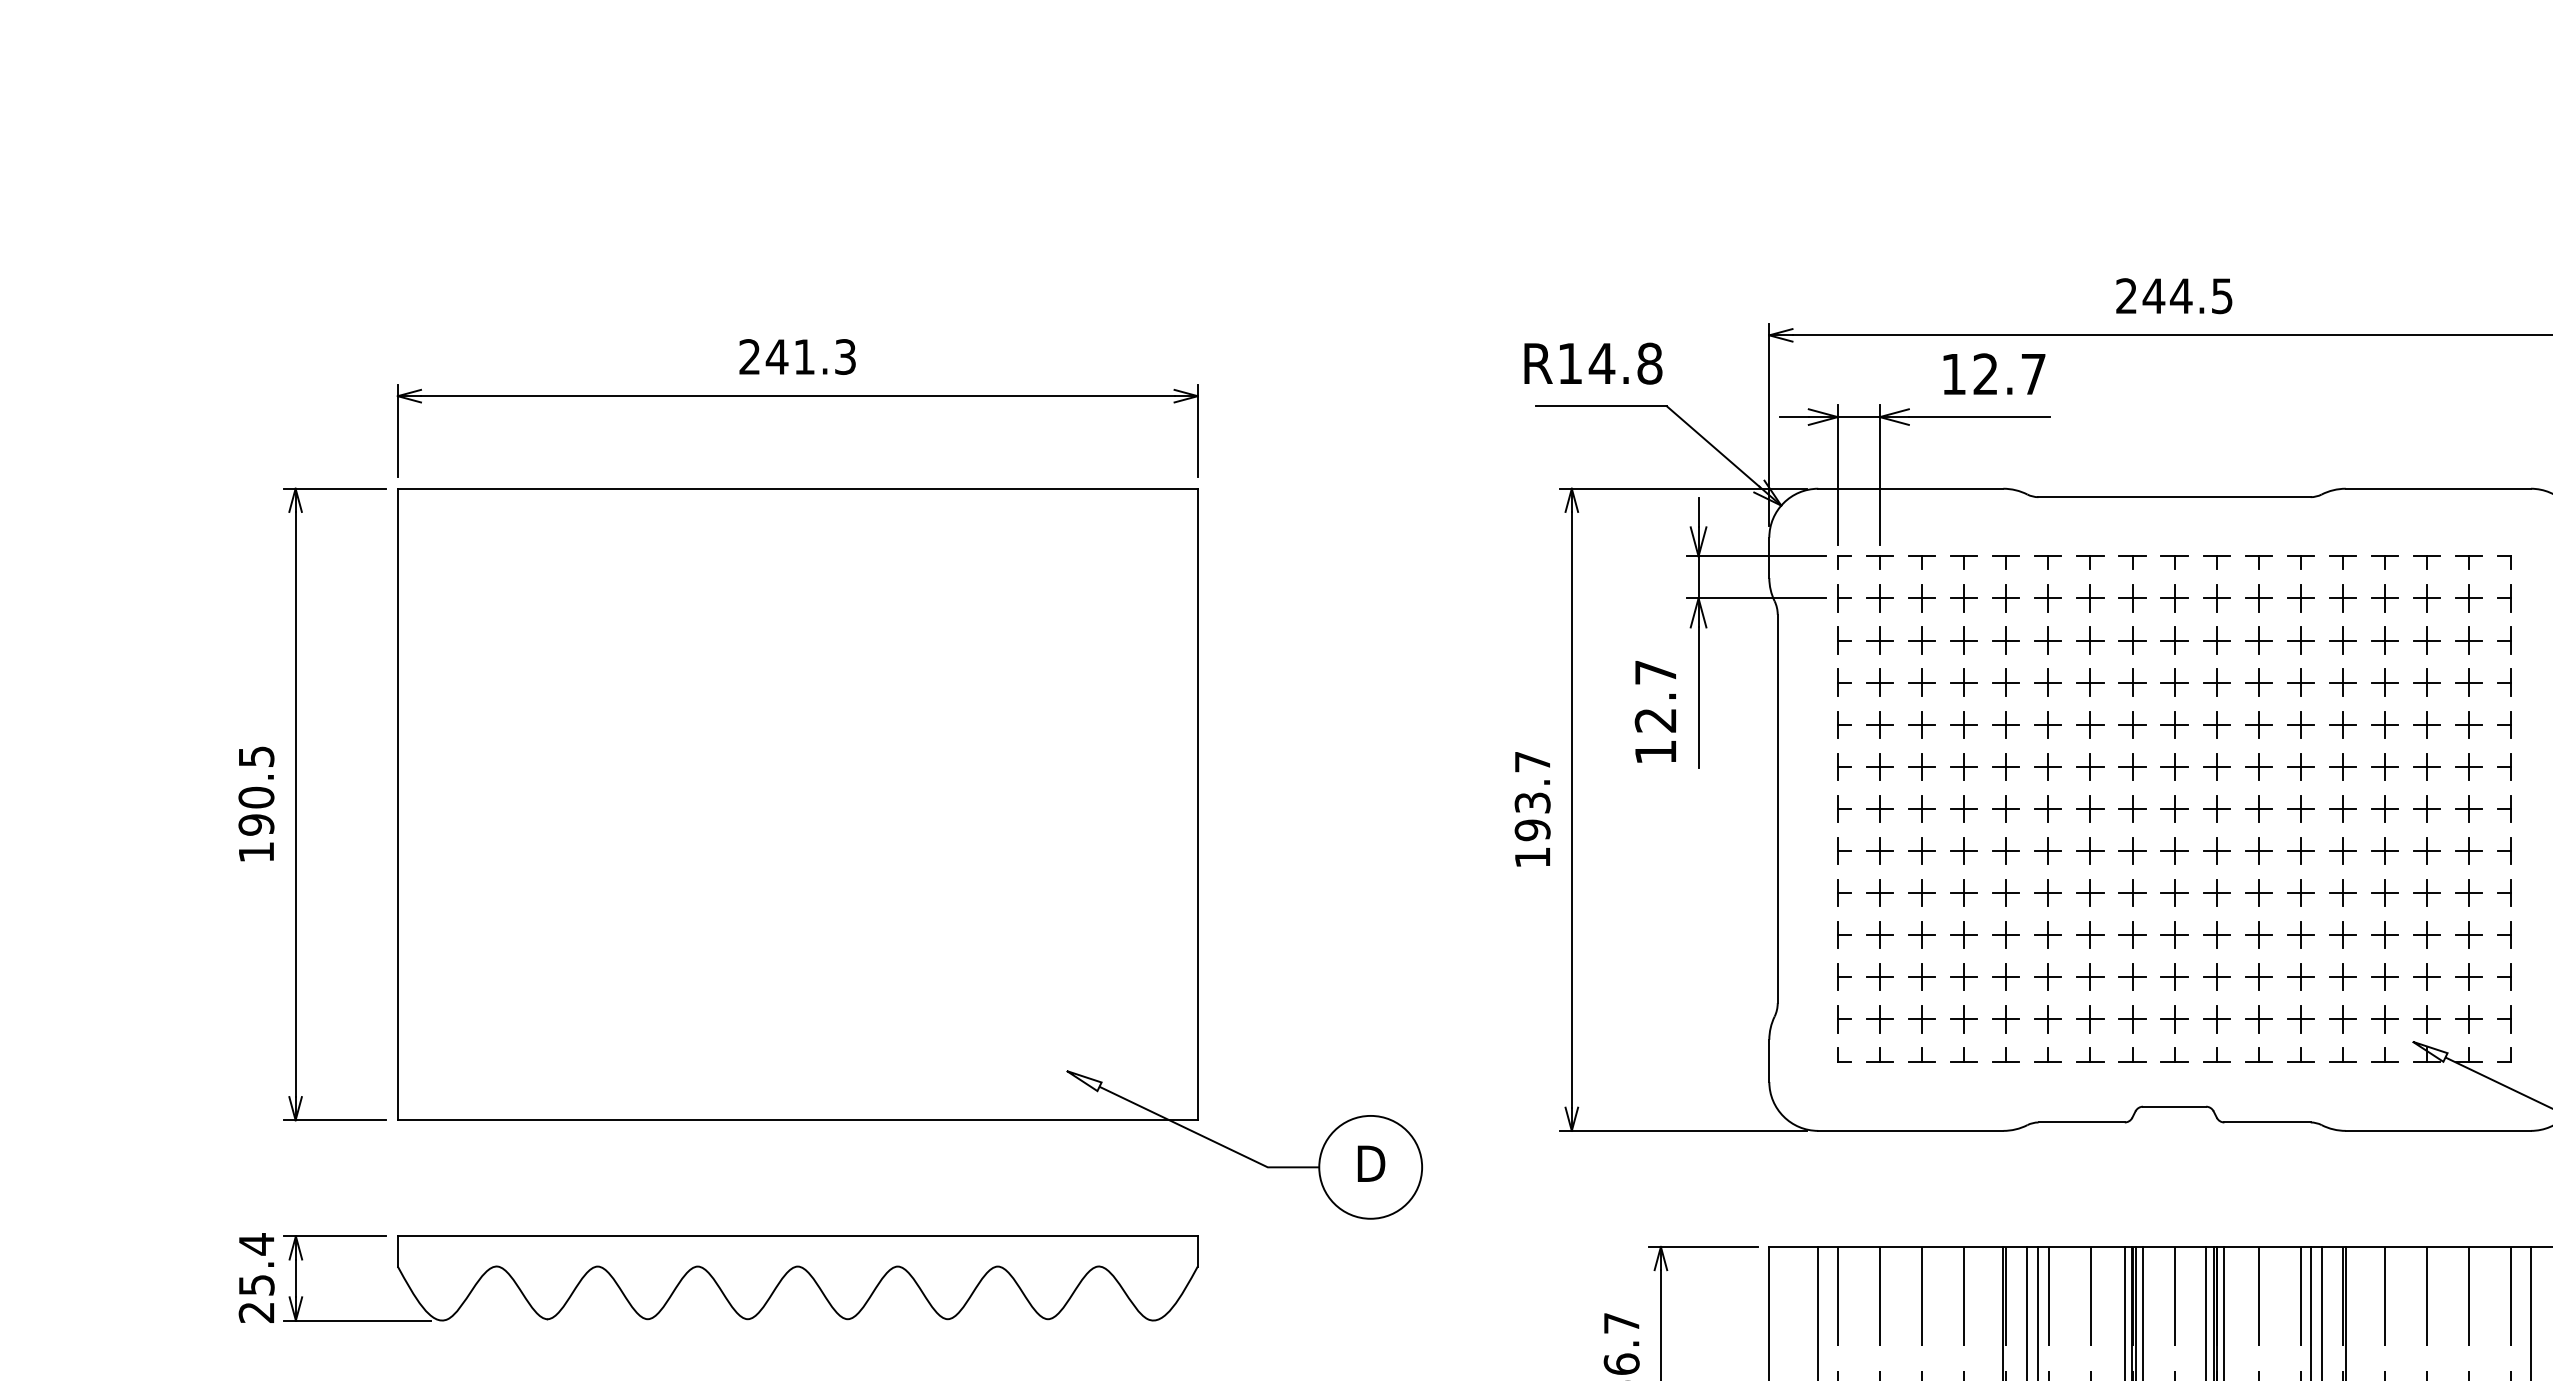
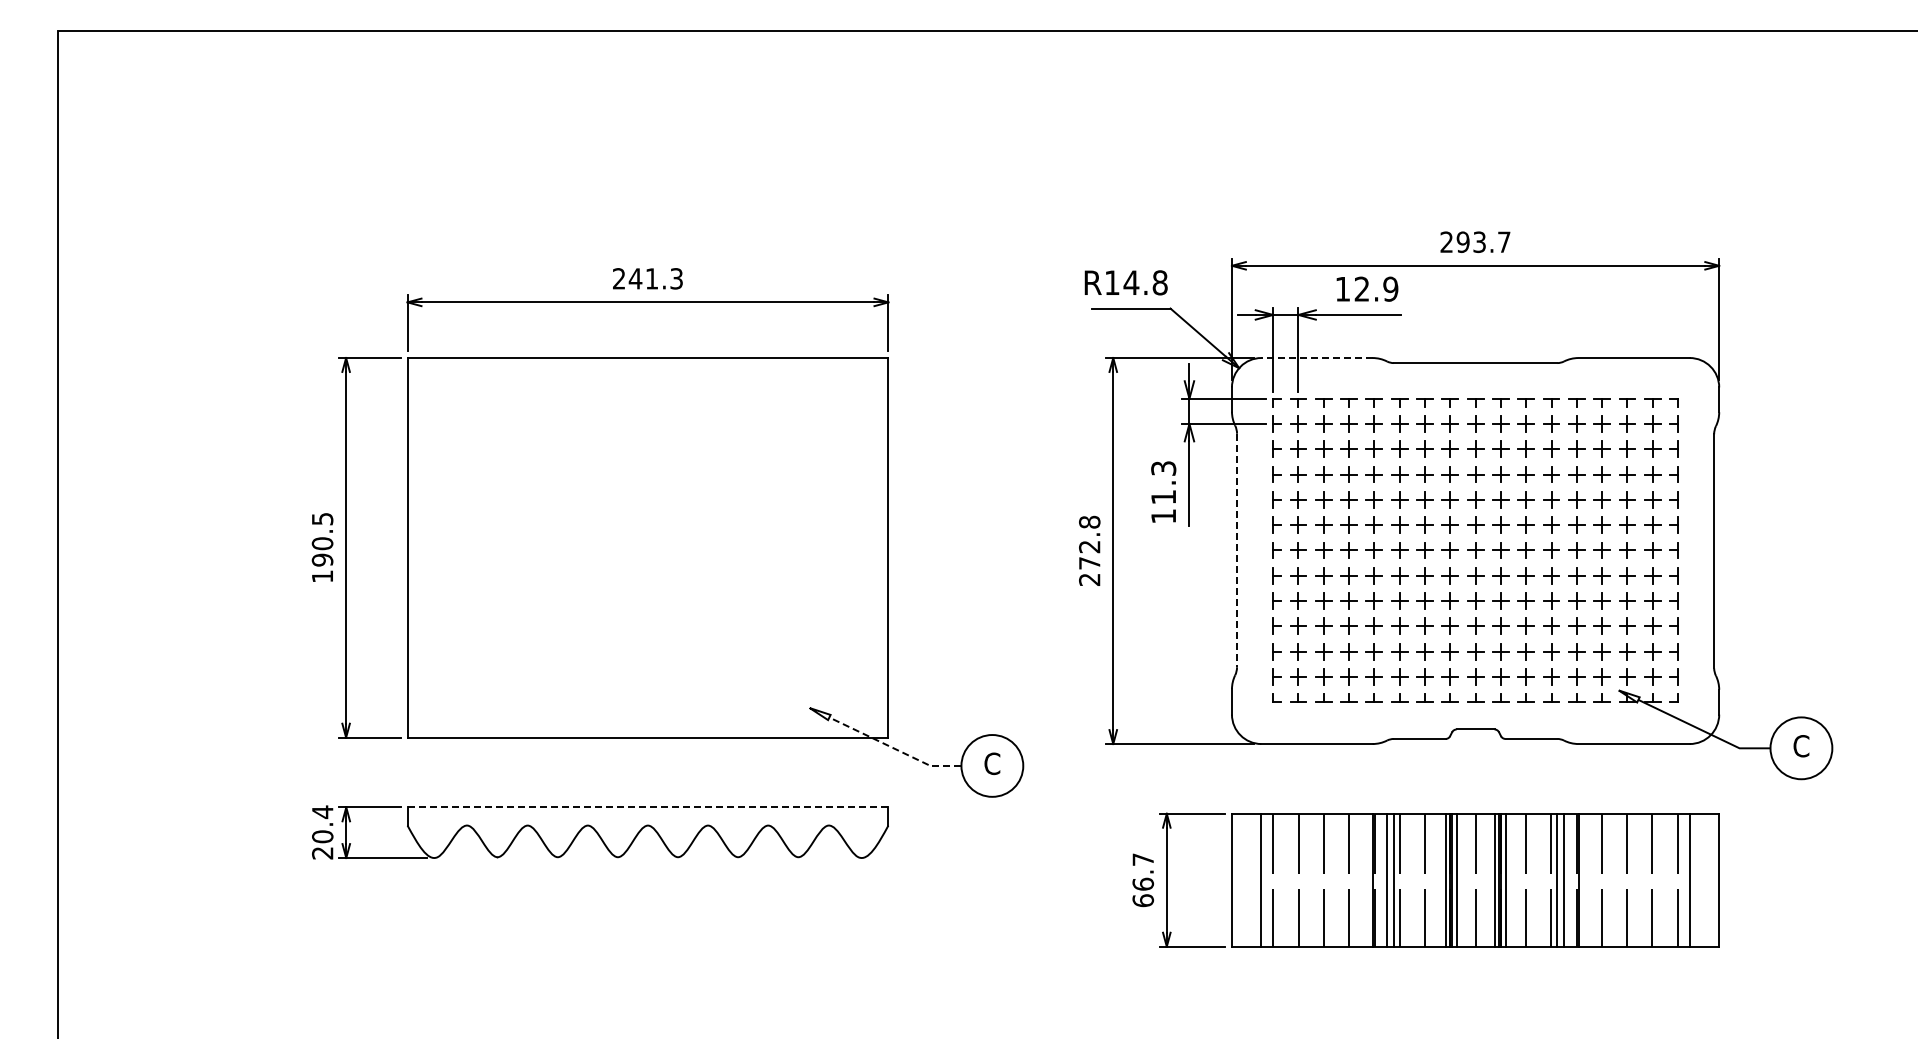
text: (2187, 296) -> (1483, 242), 244.5 -> 293.7
text: (2033, 373) -> (1390, 288), 12.7 -> 12.9
line: (1911, 489) -> (1317, 358), solid -> dashed
text: (1655, 695) -> (1163, 482), 12.7 -> 11.3
text: (1532, 808) -> (1089, 550), 193.7 -> 272.8
line: (1778, 808) -> (1237, 550), solid -> dashed
line: (1206, 1138) -> (893, 748), solid -> dashed
text: (1370, 1163) -> (992, 763), D -> C
line: (796, 1236) -> (647, 807), solid -> dashed
text: (256, 1284) -> (322, 836), 25.4 -> 20.4

